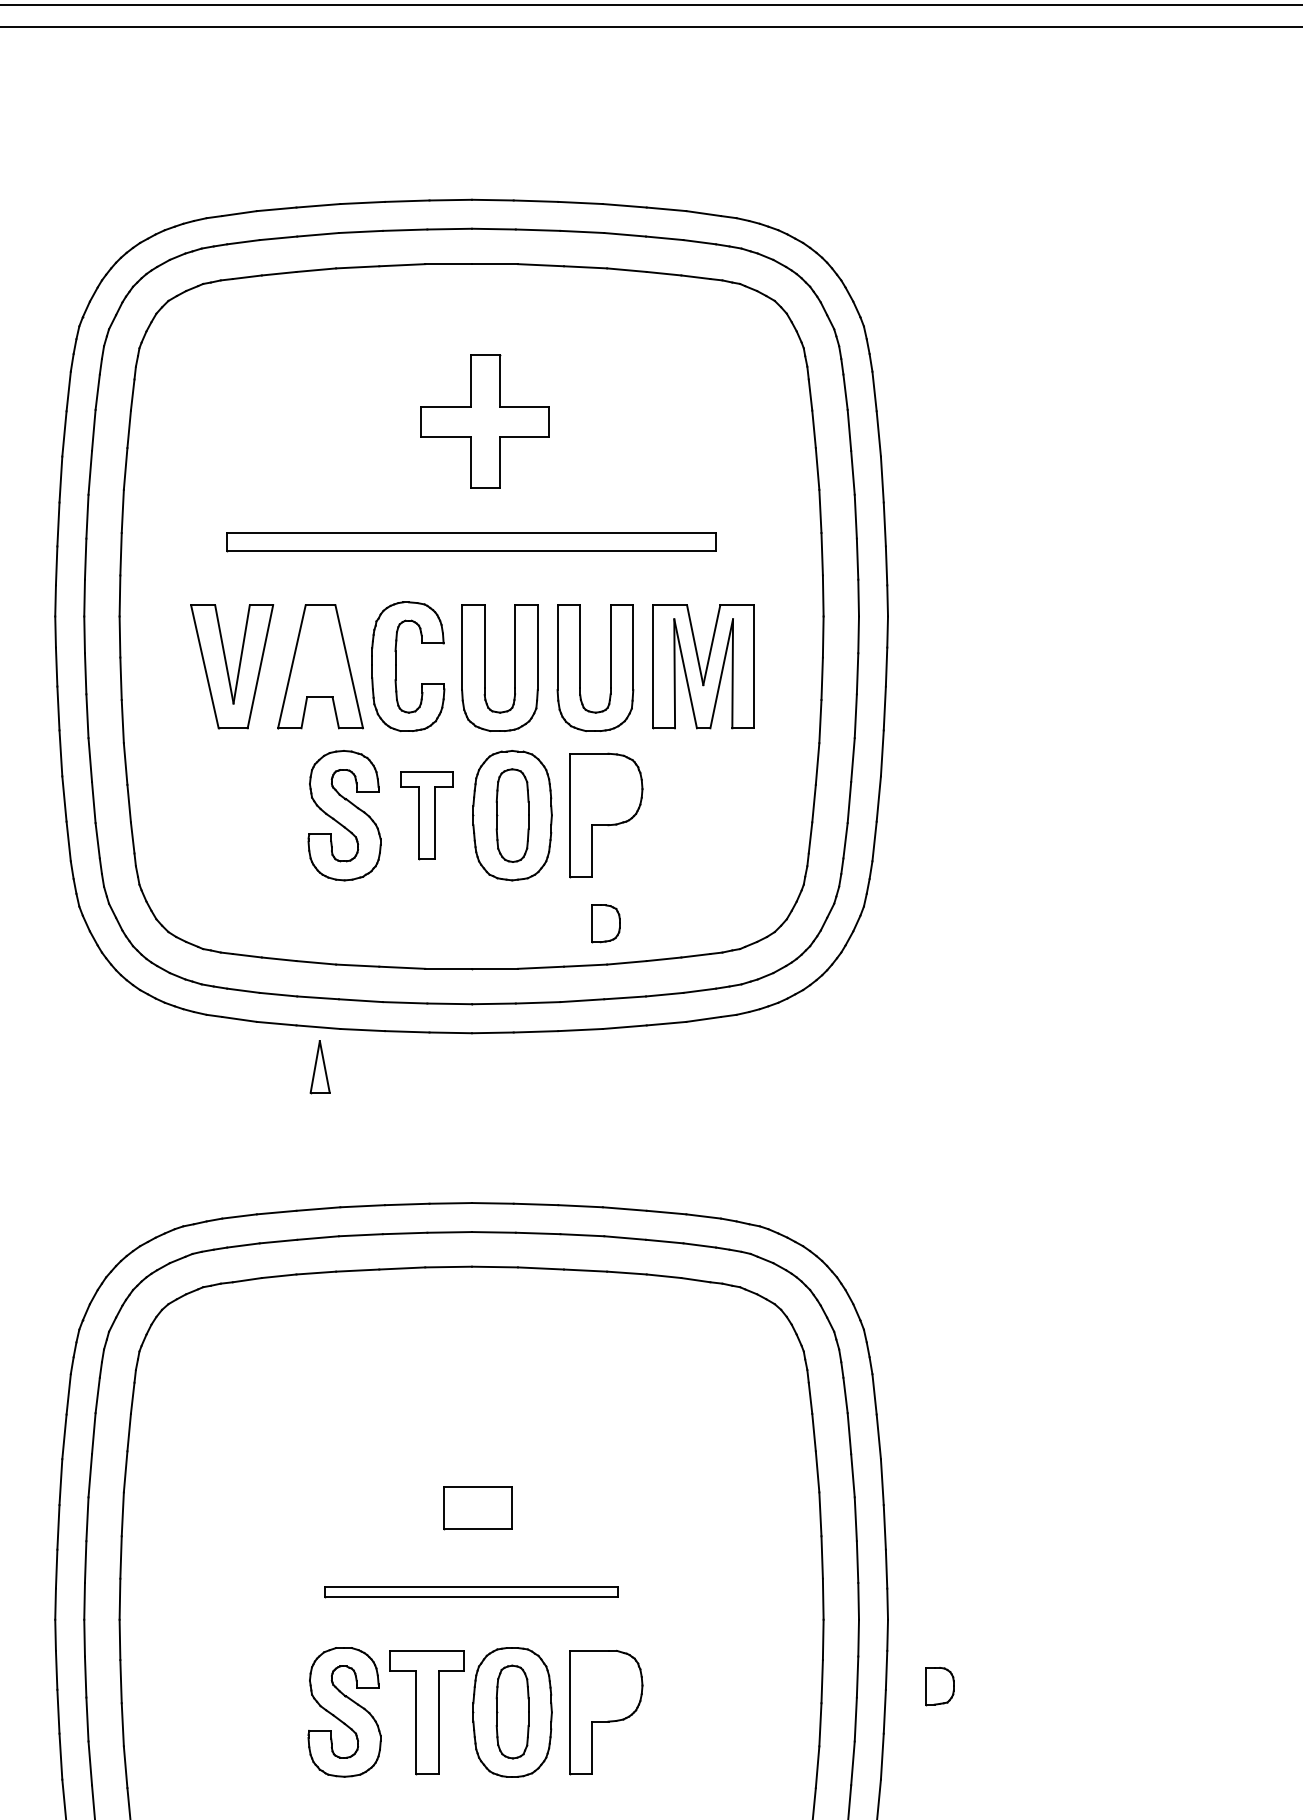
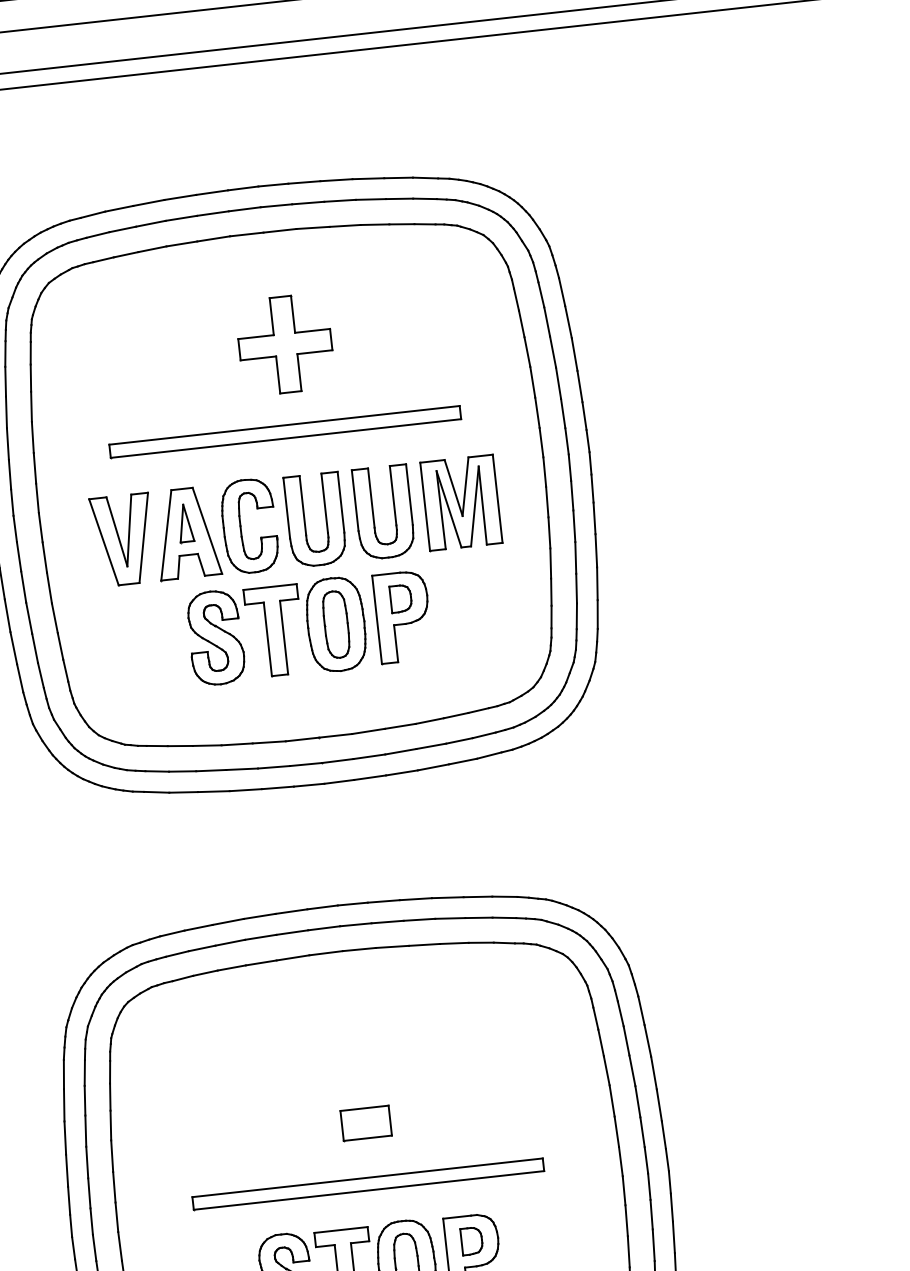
part: (426, 815) -> (274, 631), size x1.43
part: (605, 923) -> (400, 598), moved
part: (319, 1067) -> (185, 523), moved
part: (471, 1592) -> (368, 1184), size x1.67
part: (939, 1686) -> (471, 1241), moved

